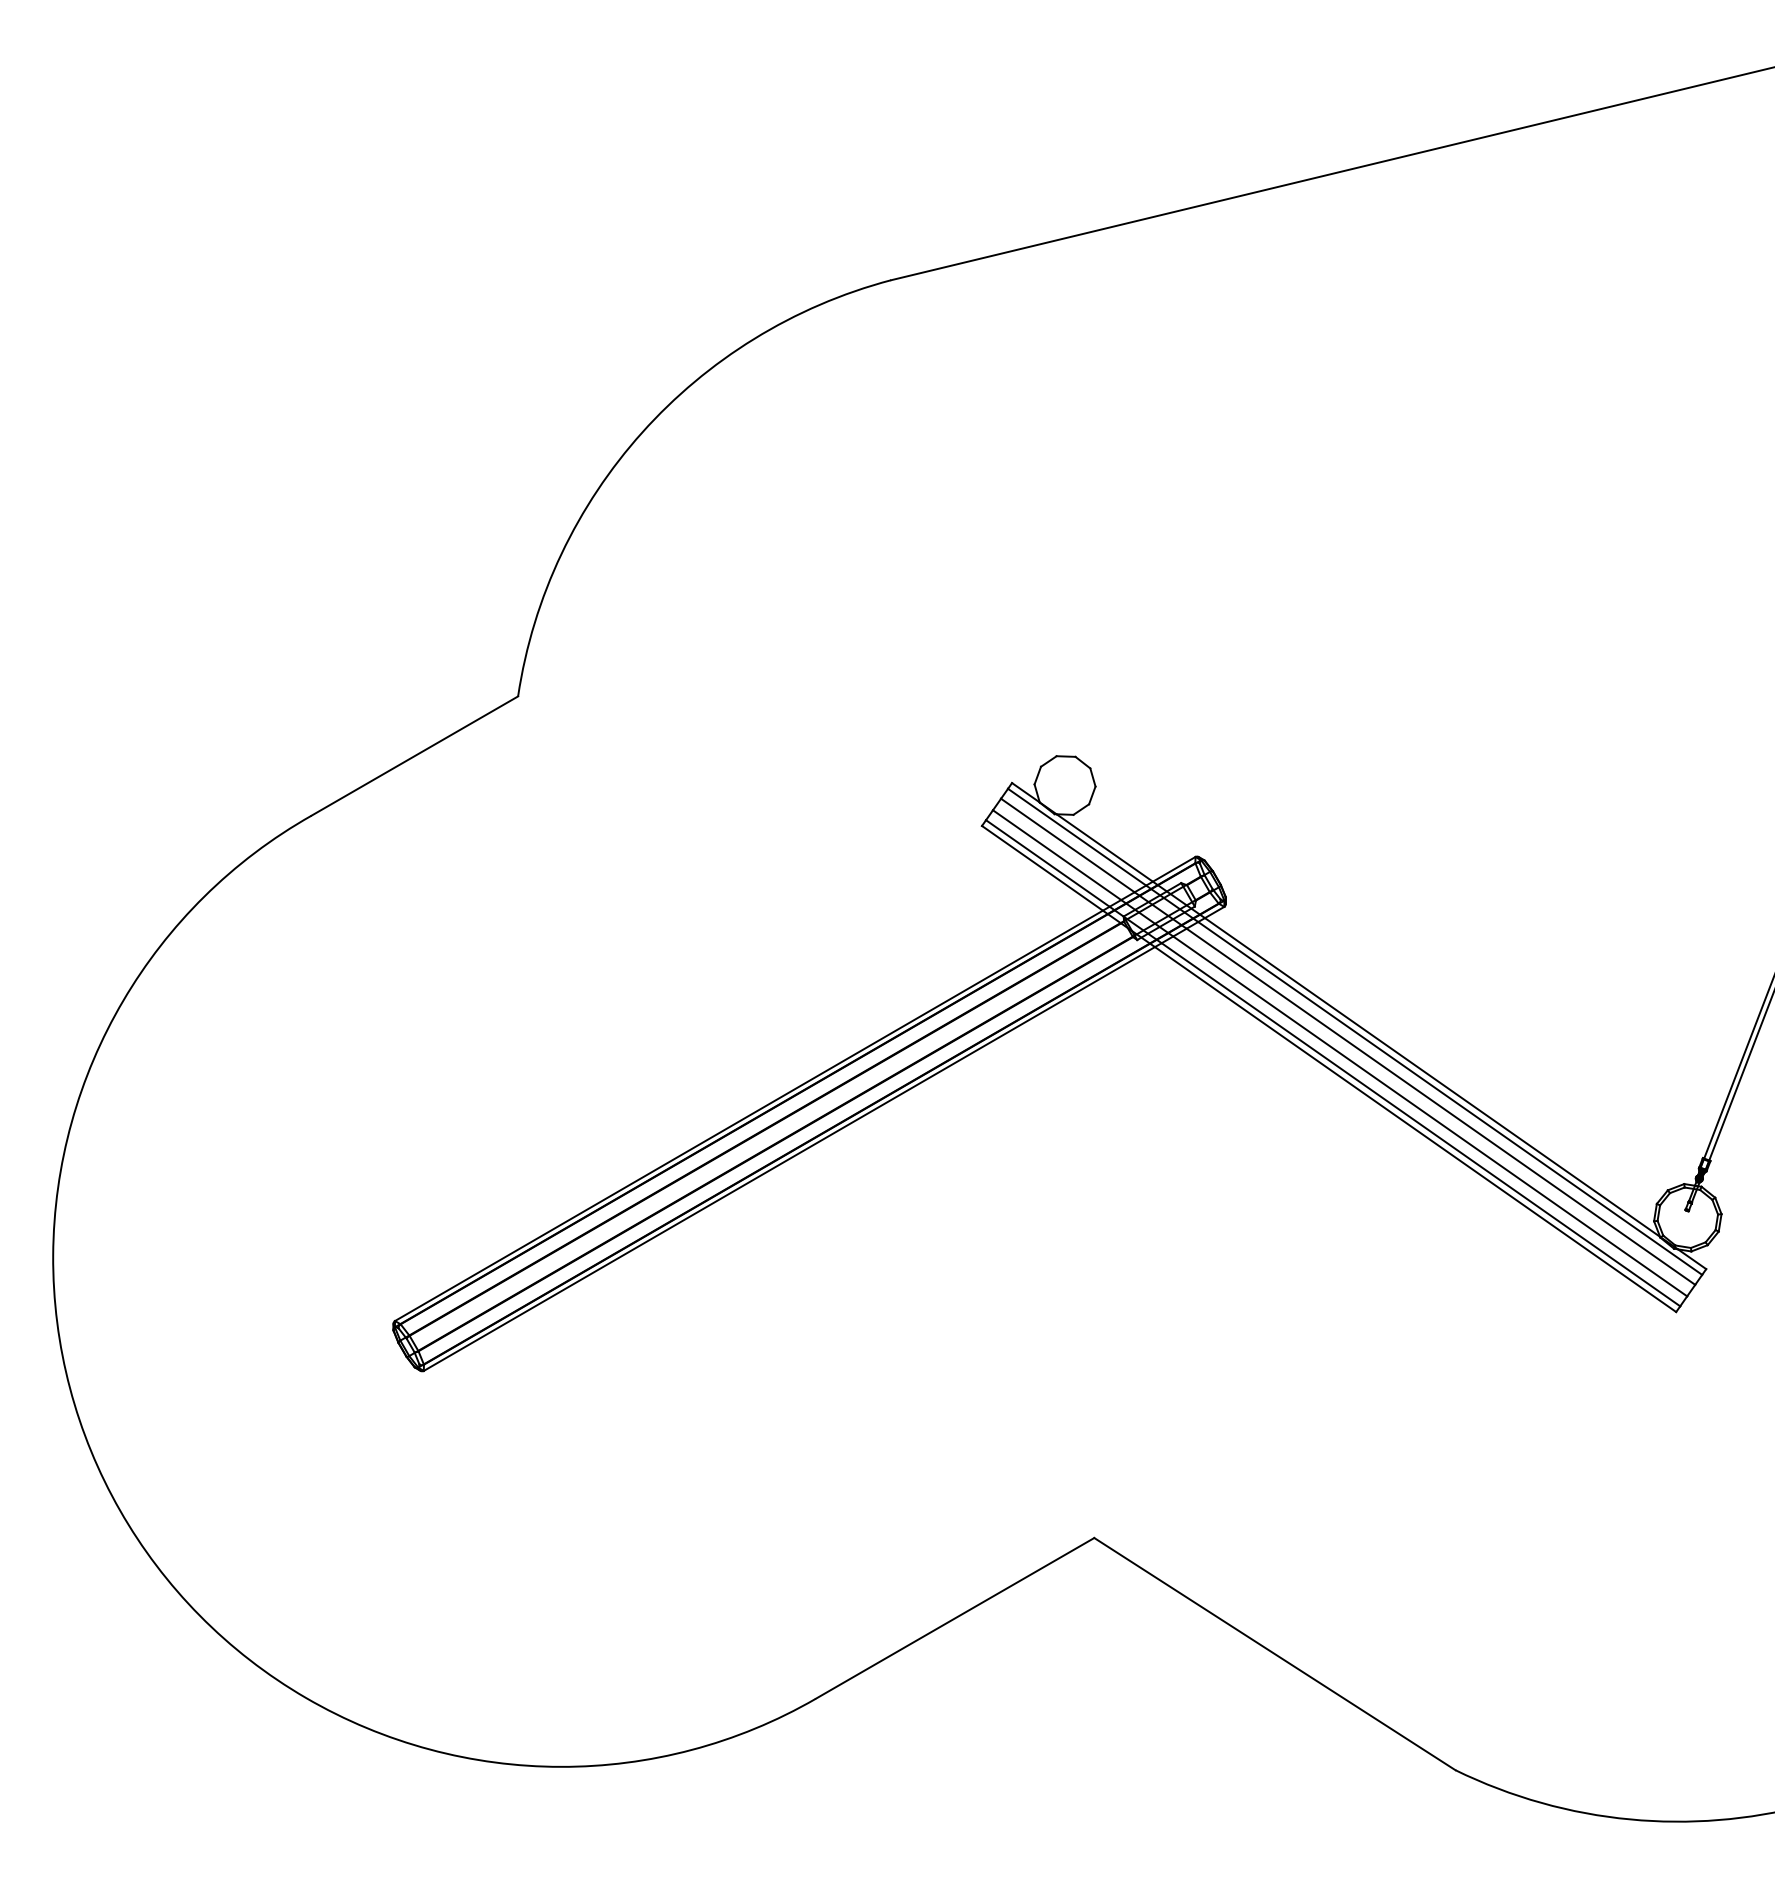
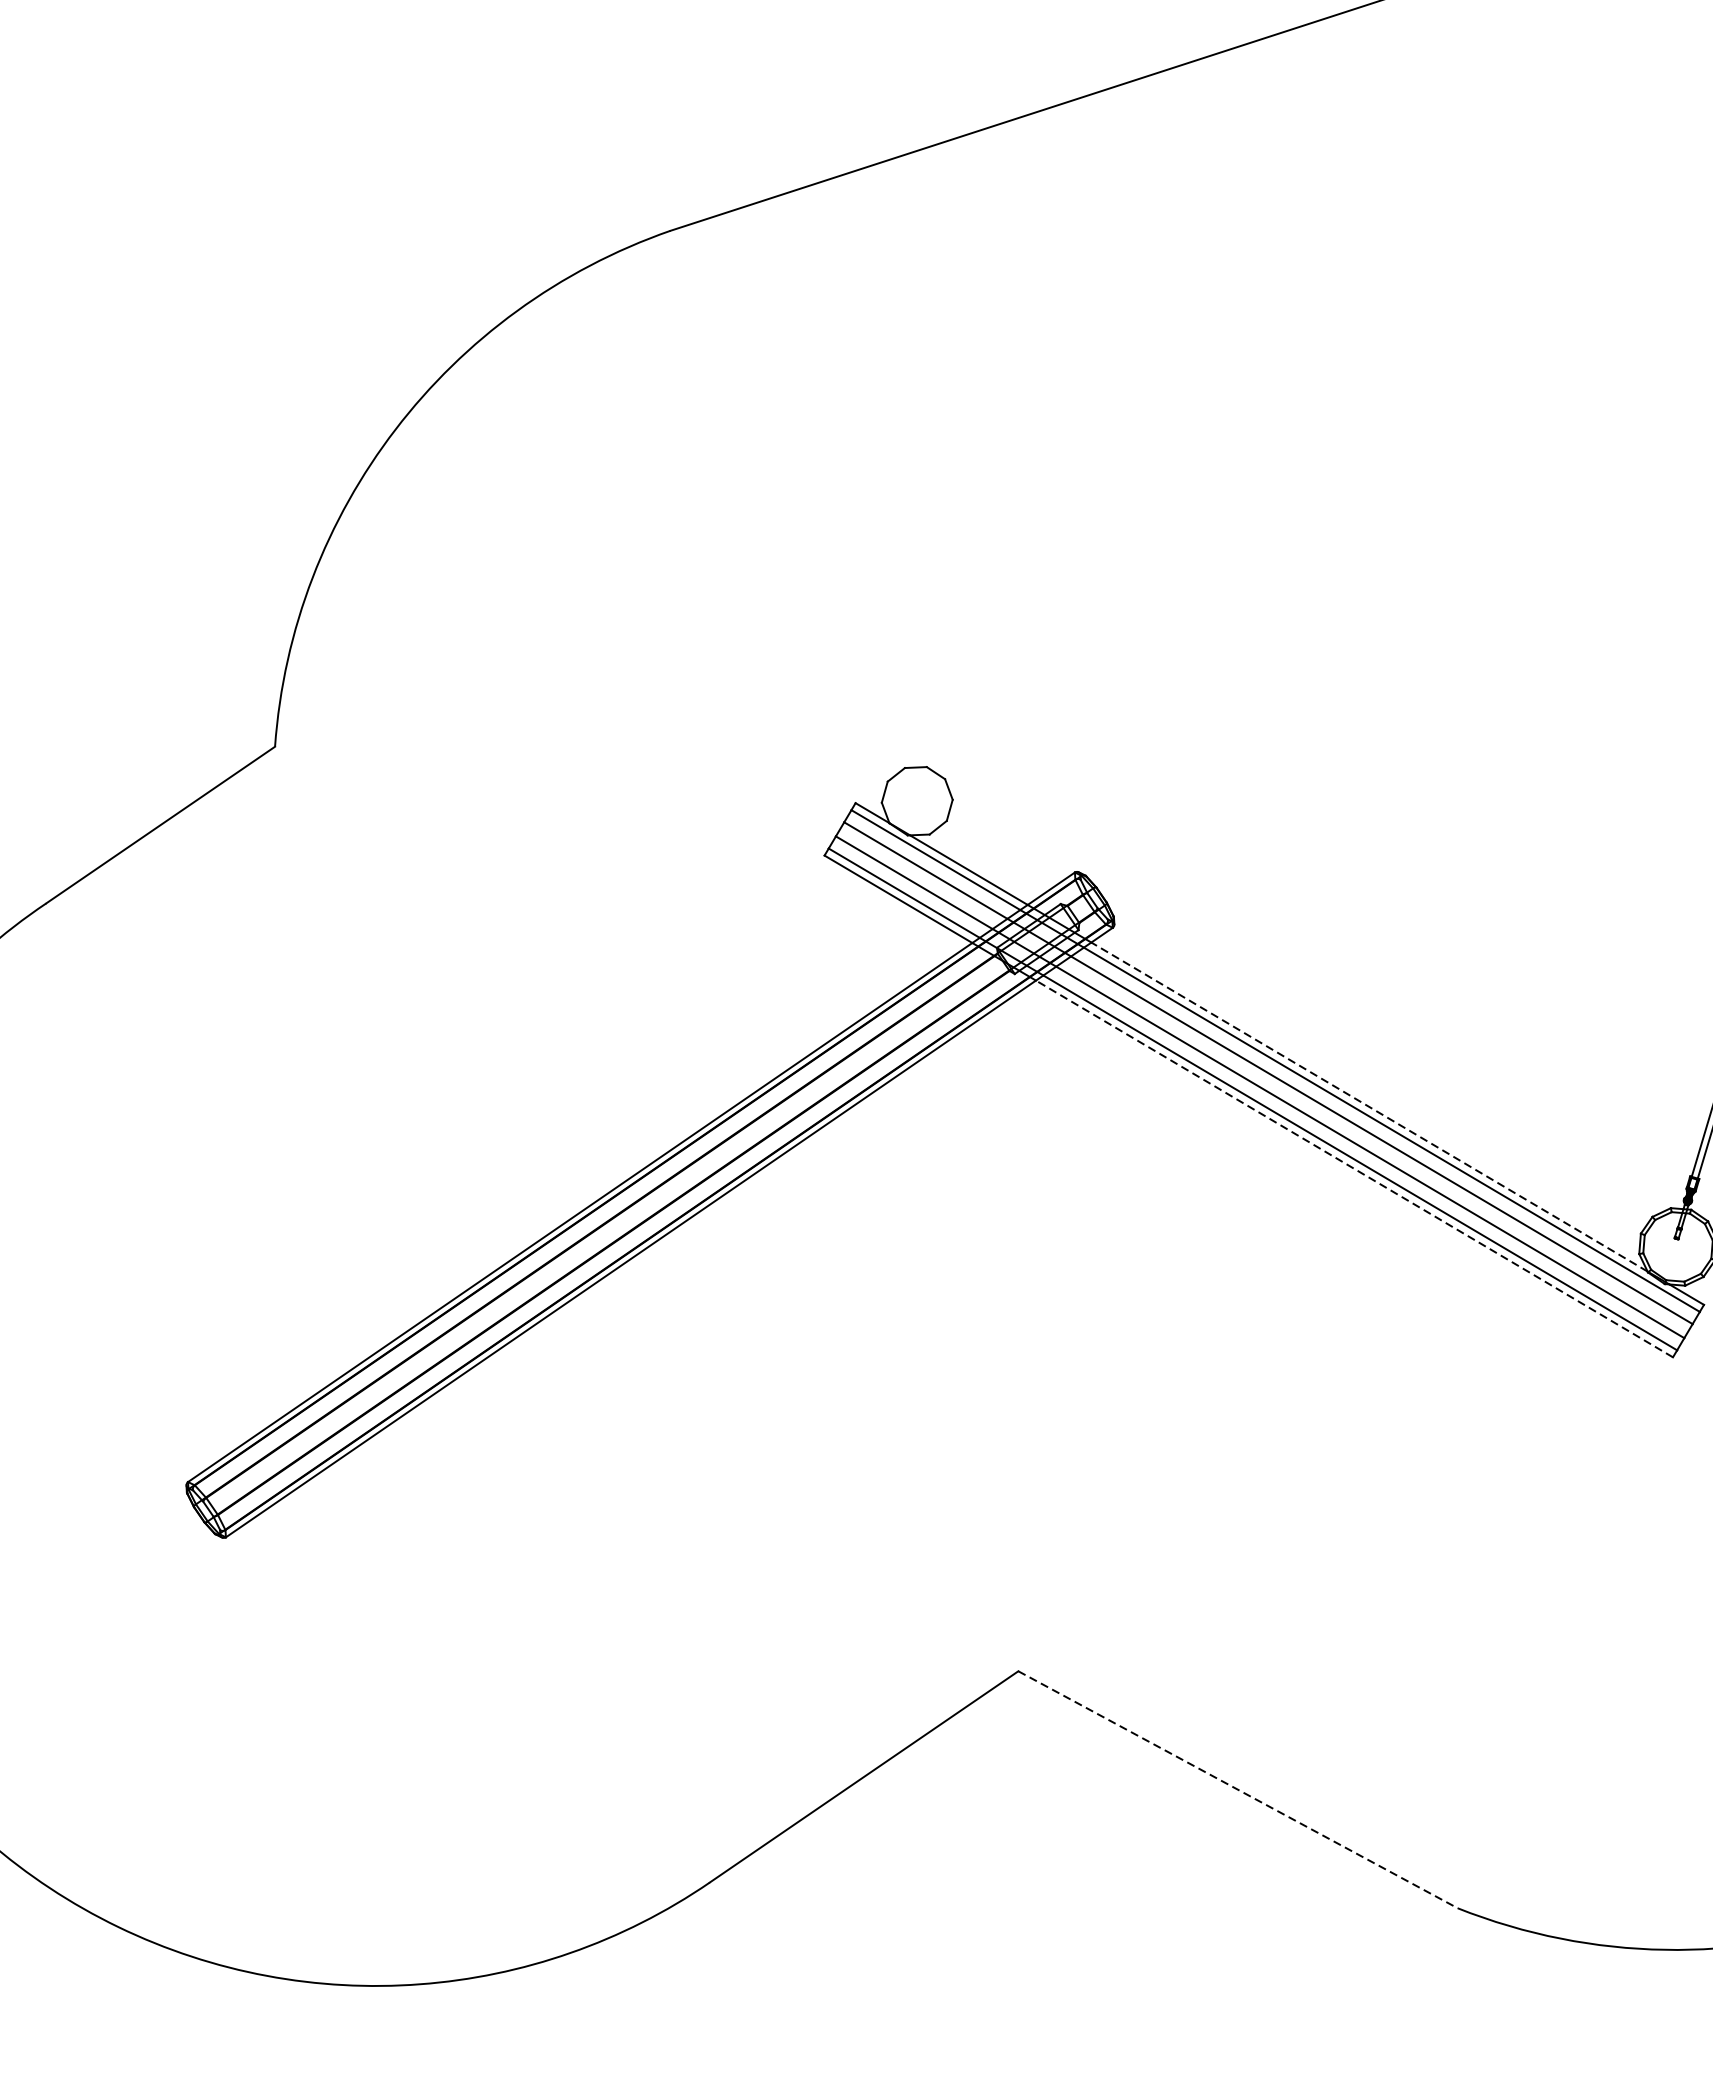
line: (1432, 1077) -> (1369, 1107), solid -> dashed
line: (1415, 1129) -> (1354, 1168), solid -> dashed
line: (1274, 1654) -> (1237, 1790), solid -> dashed

